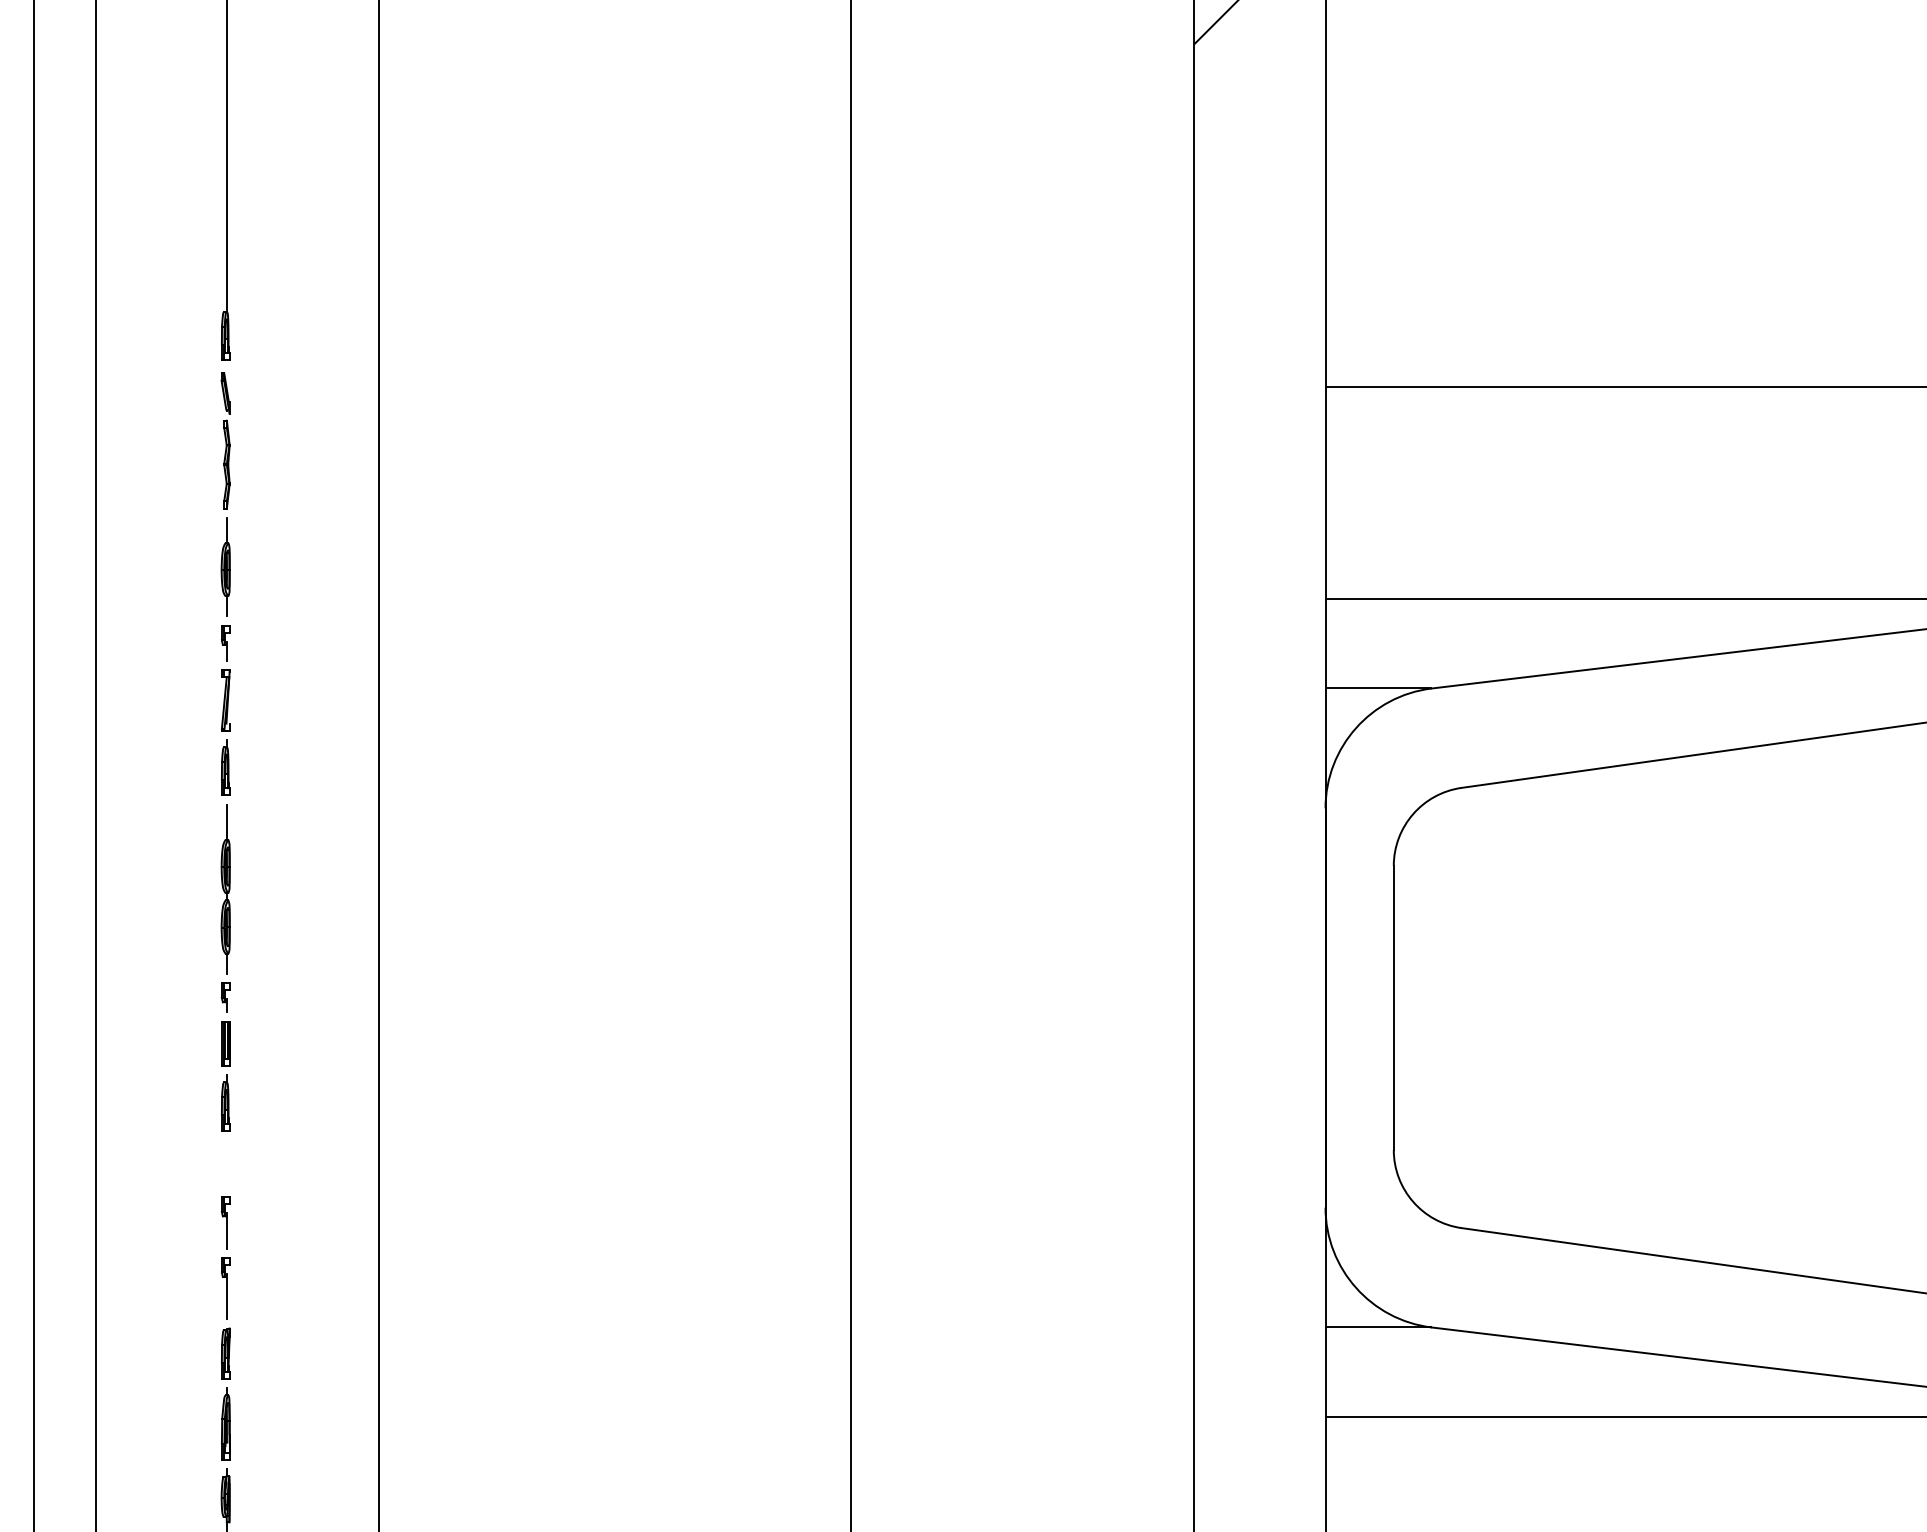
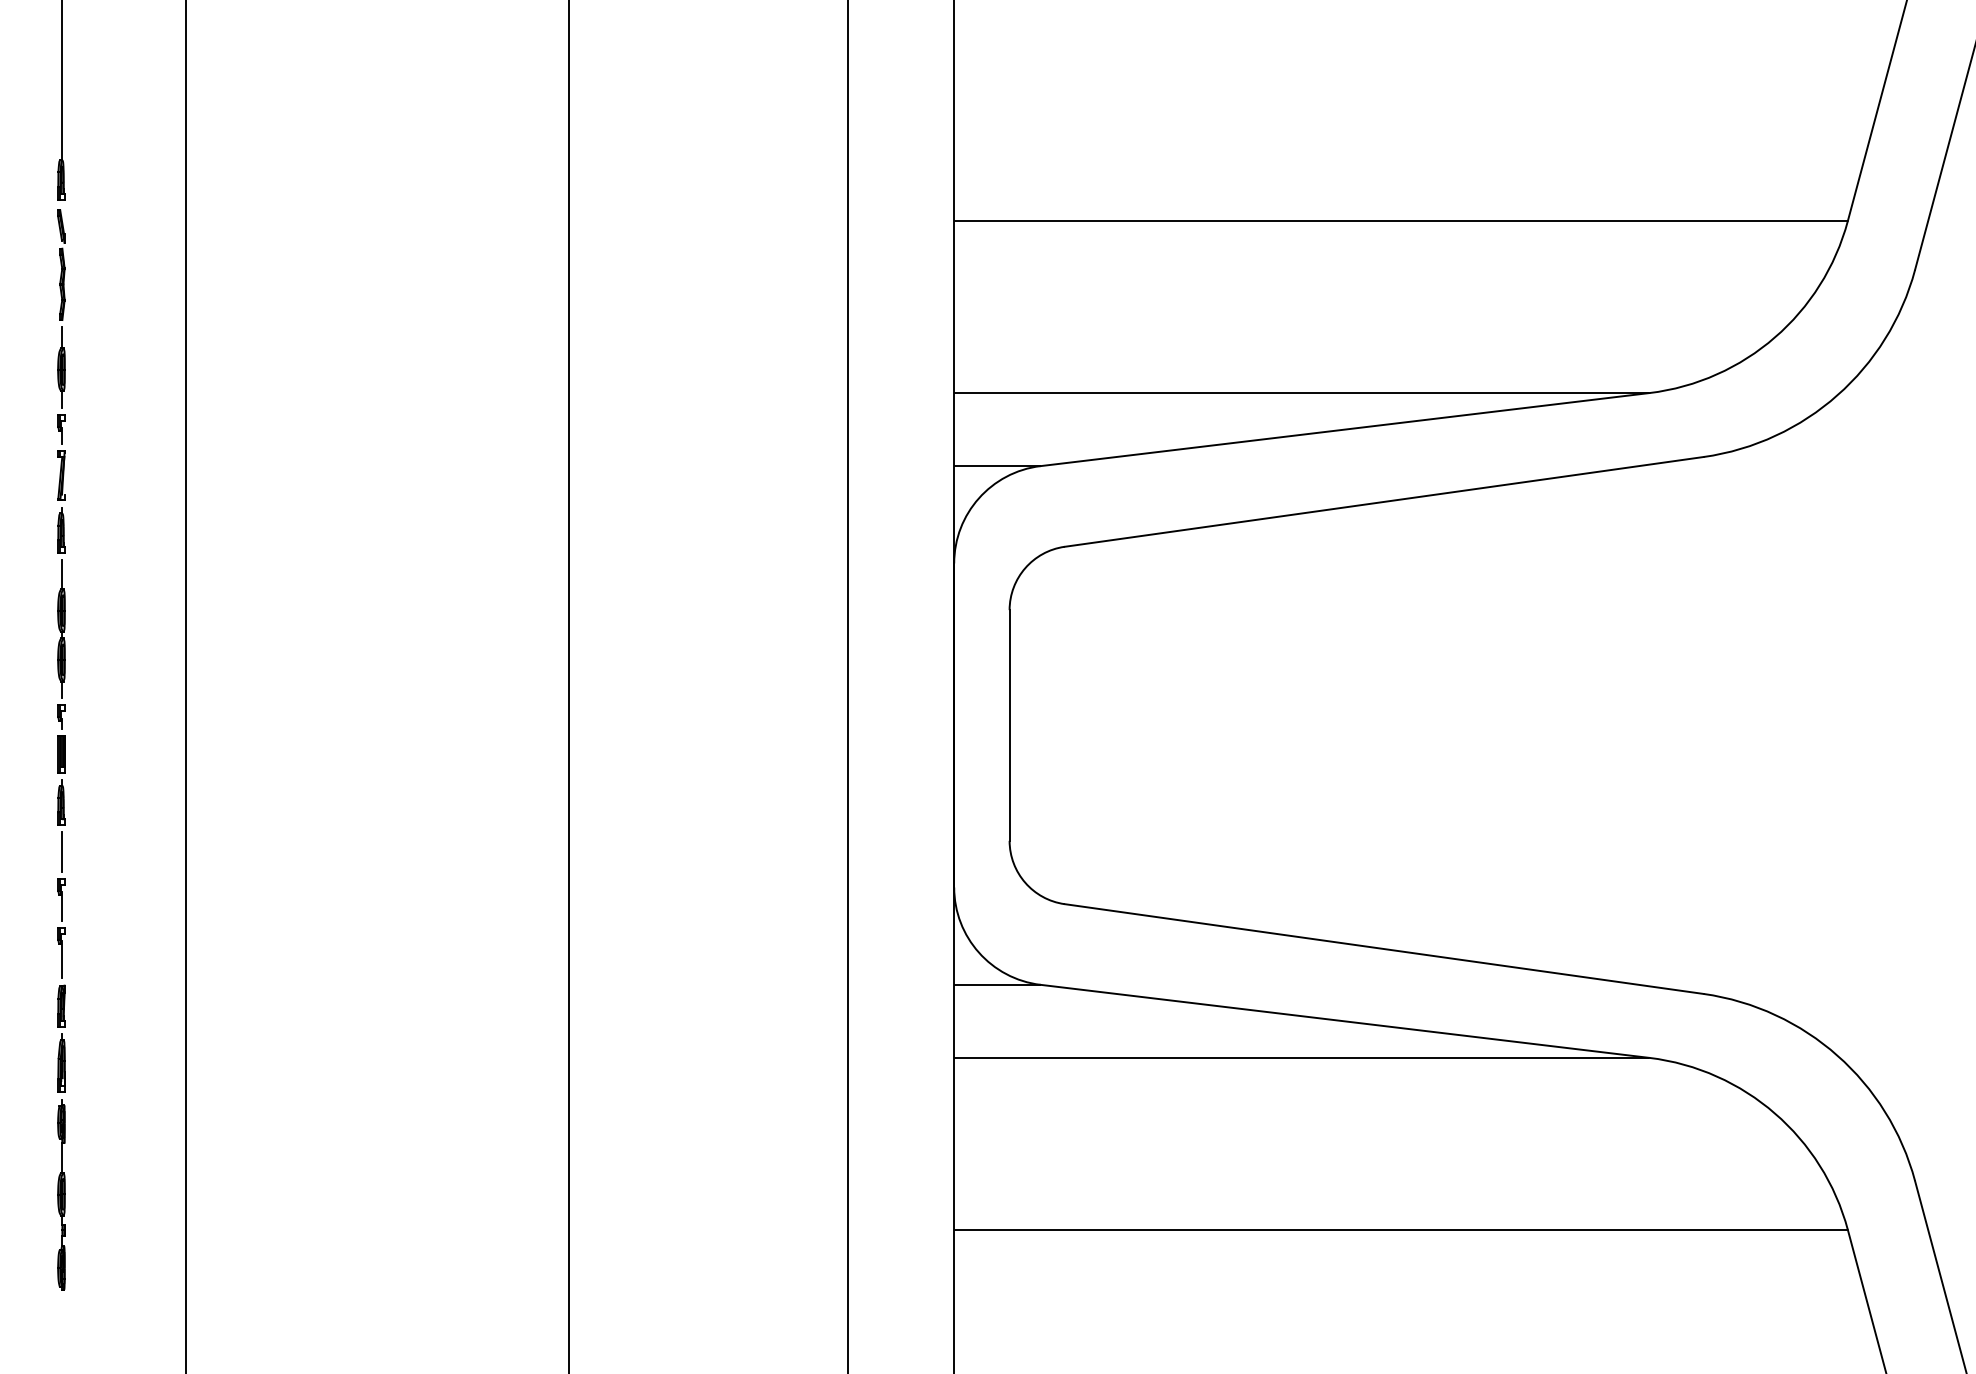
line: (227, 1163) -> (62, 851), added

